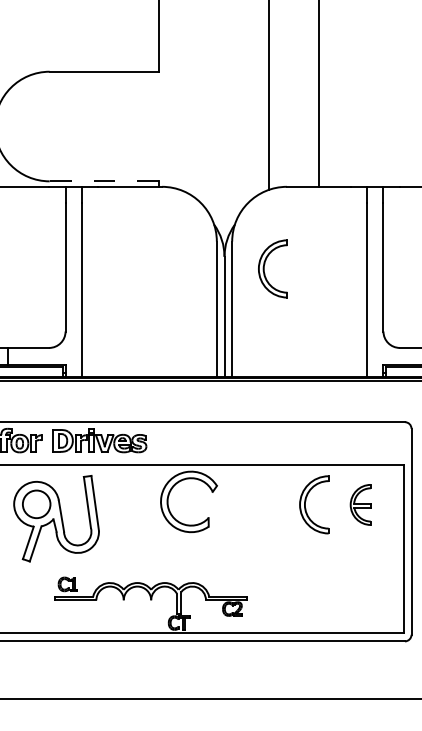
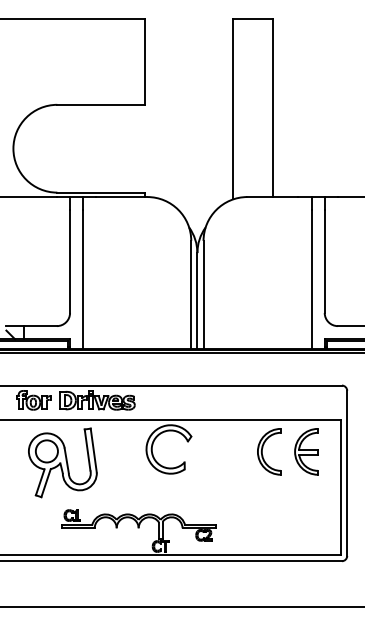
line: (104, 181) -> (101, 192), dashed -> solid
part: (265, 264) -> (230, 259), removed
part: (360, 504) -> (306, 451), size x1.43

